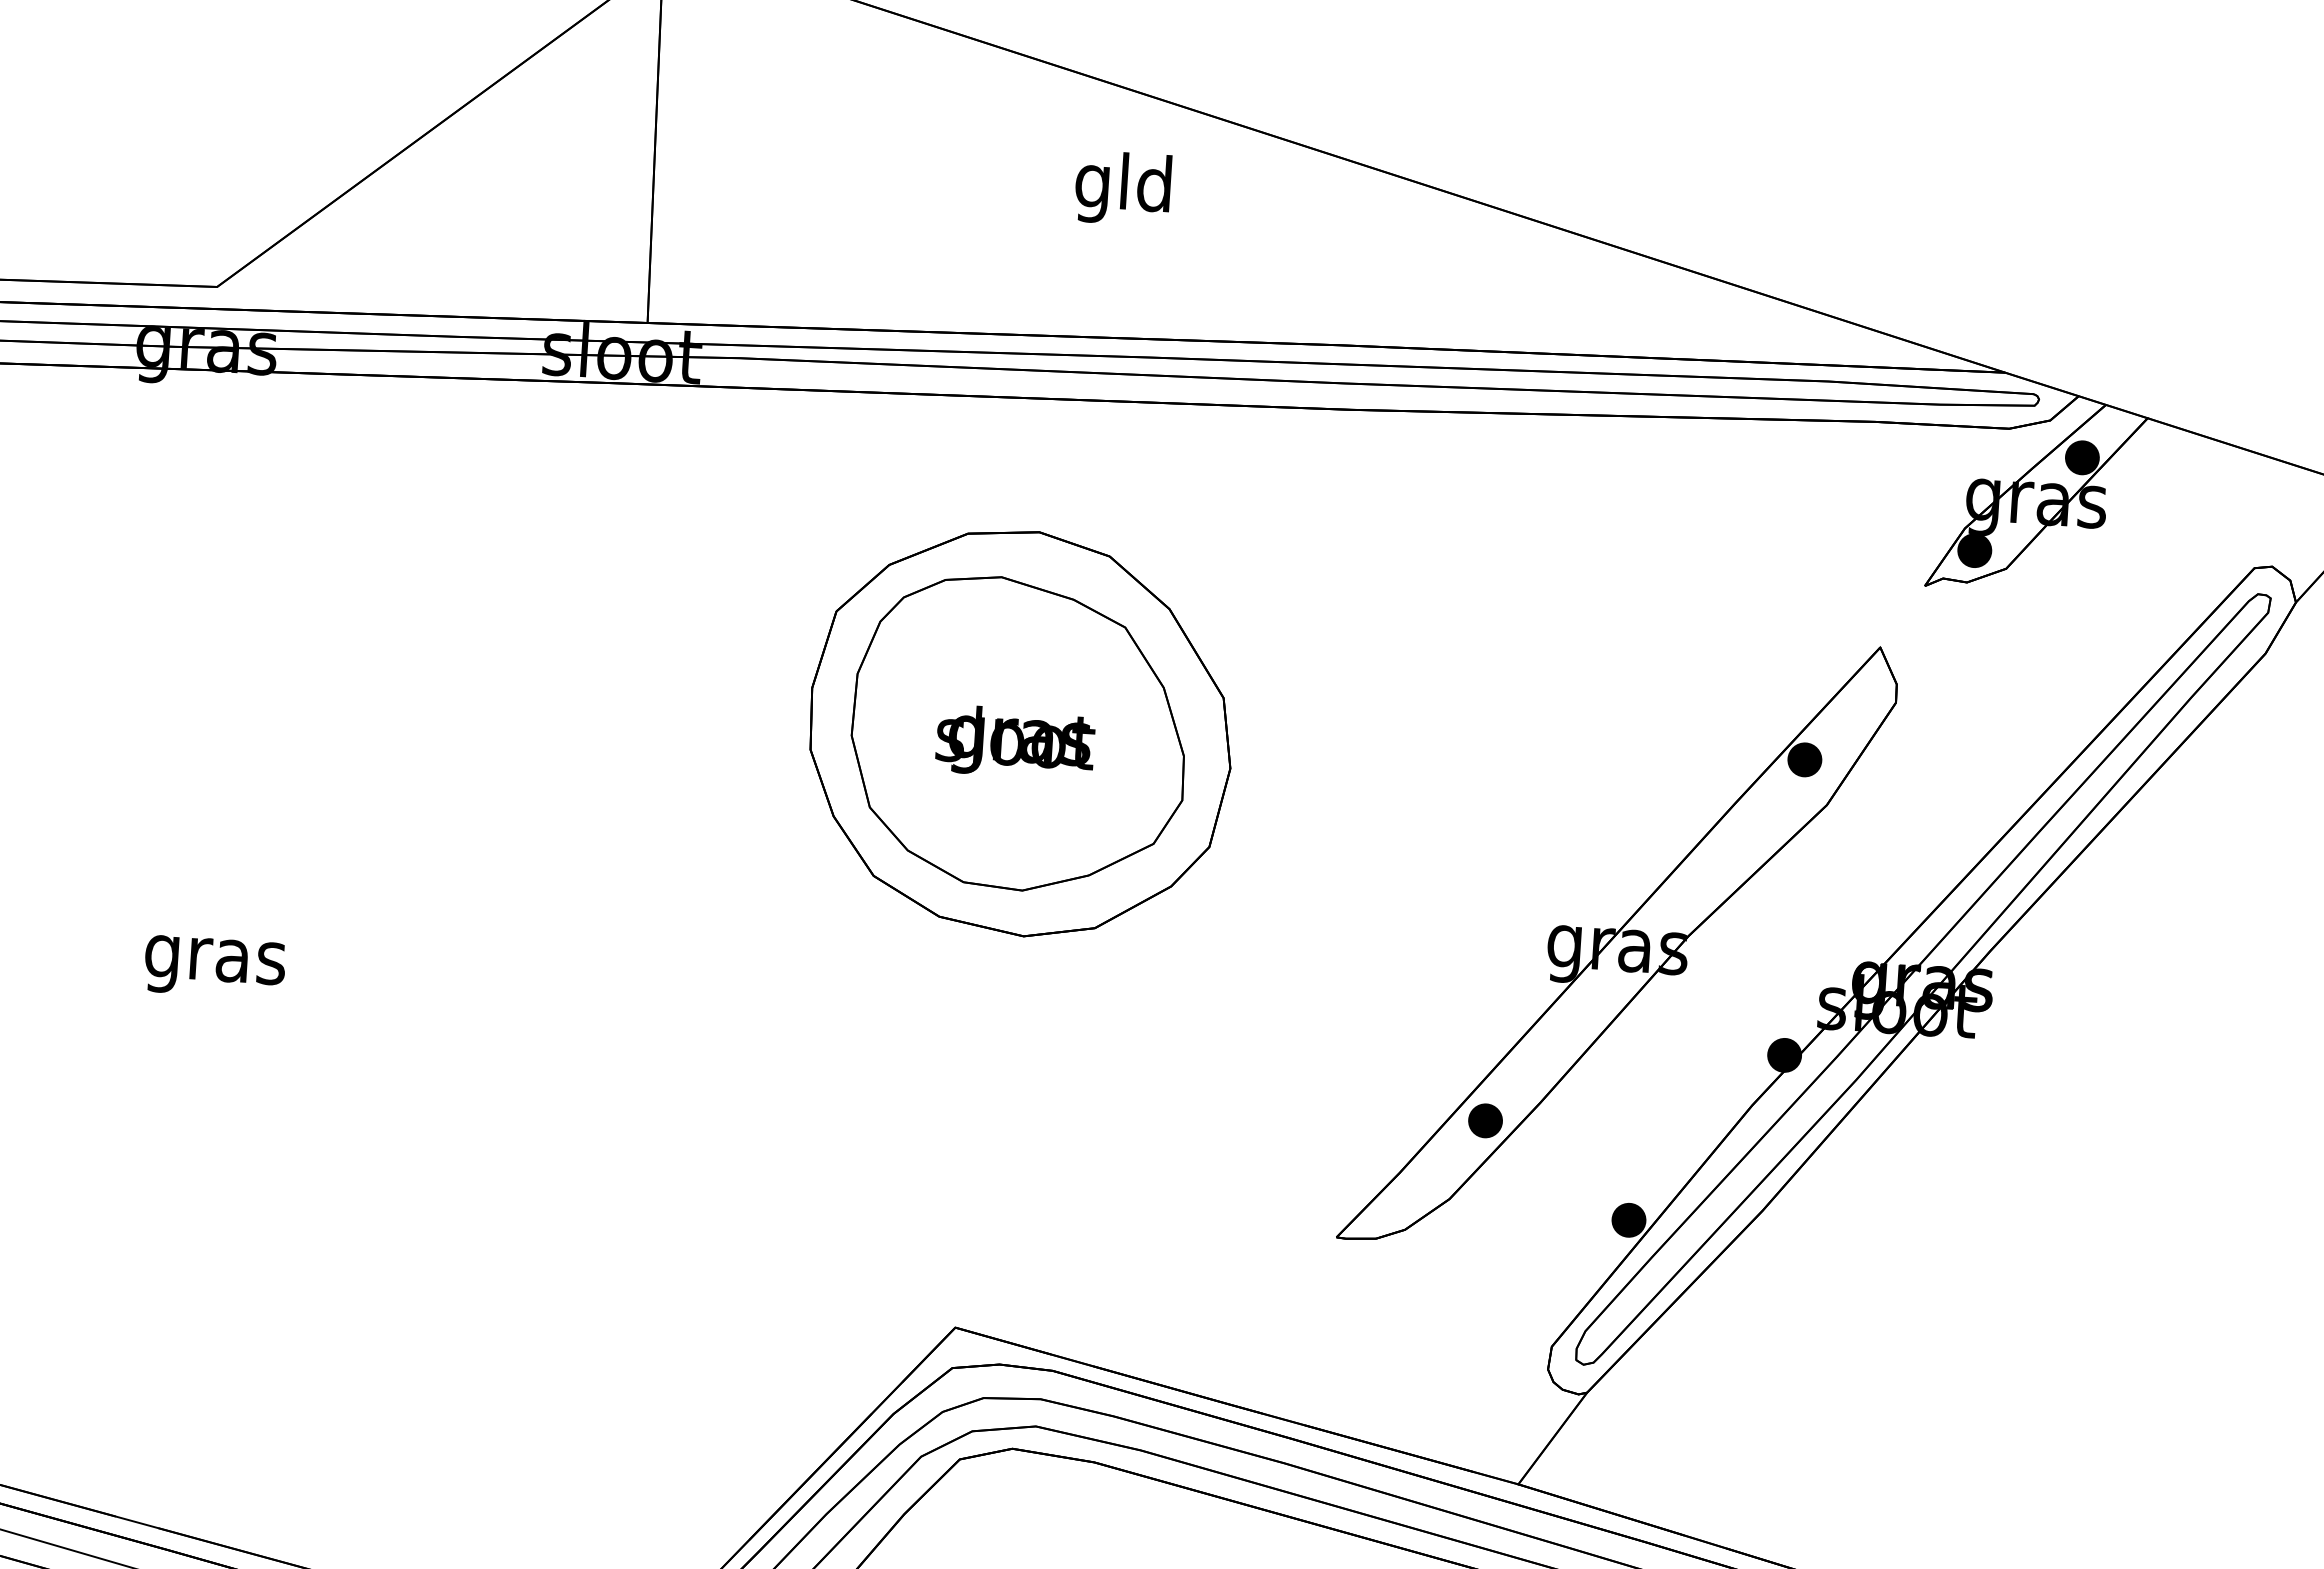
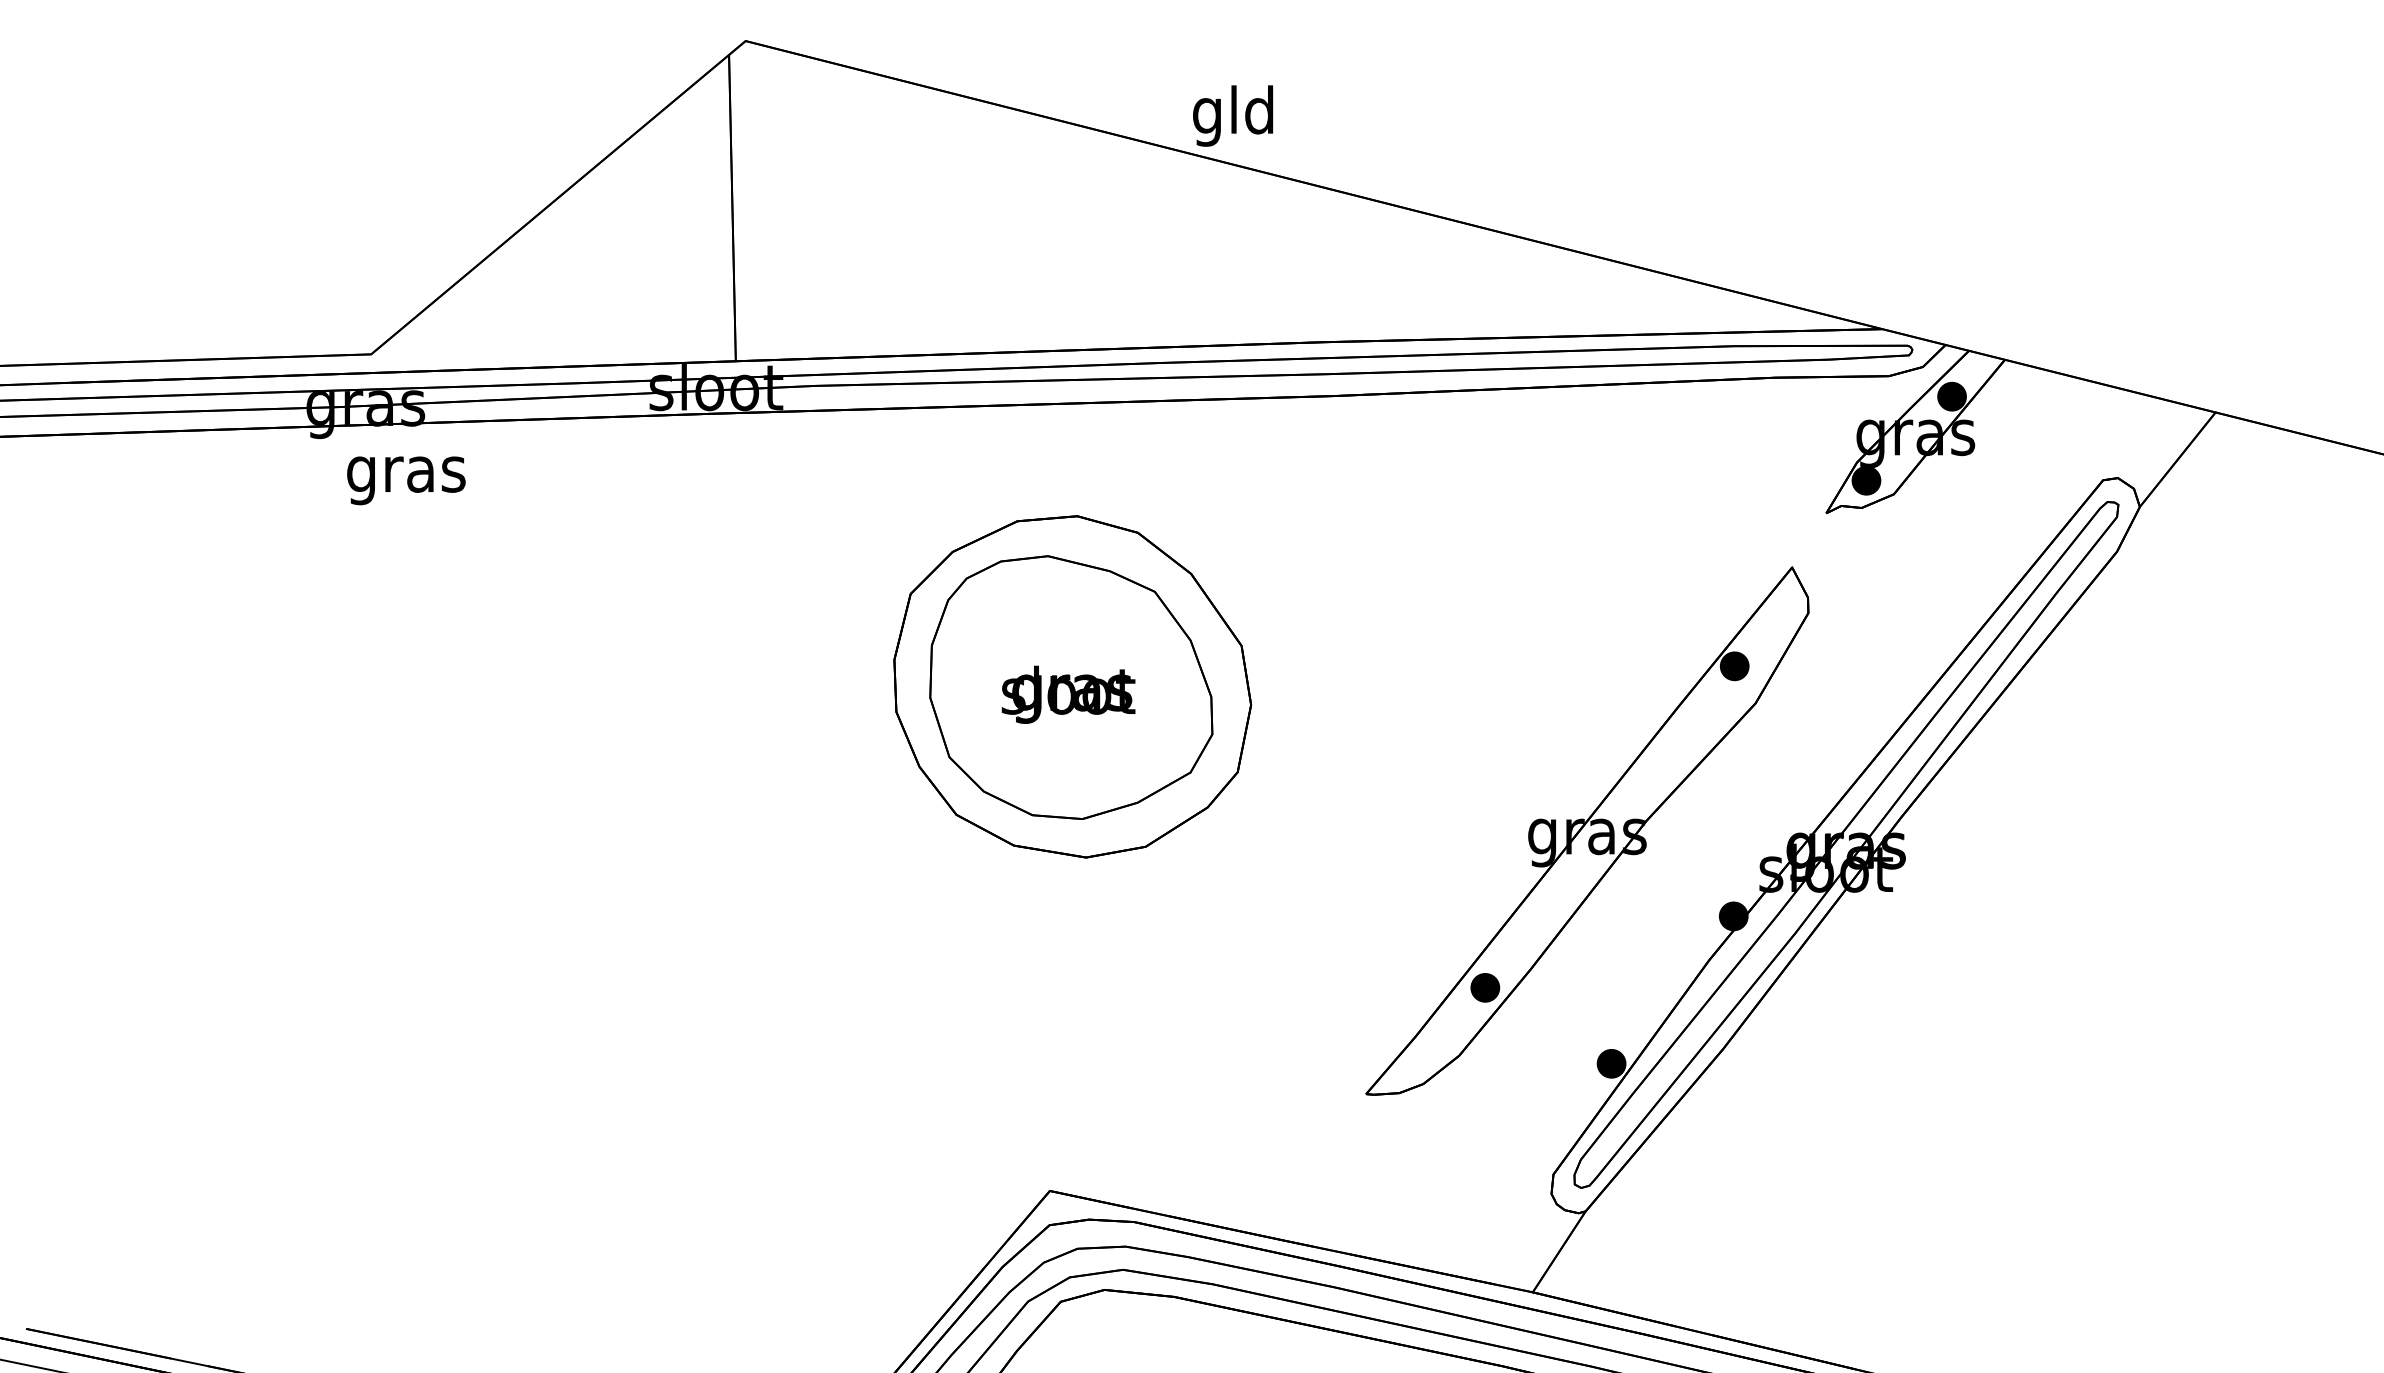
text: (1122, 187) -> (1232, 115), moved
text: (215, 967) -> (406, 480), moved

